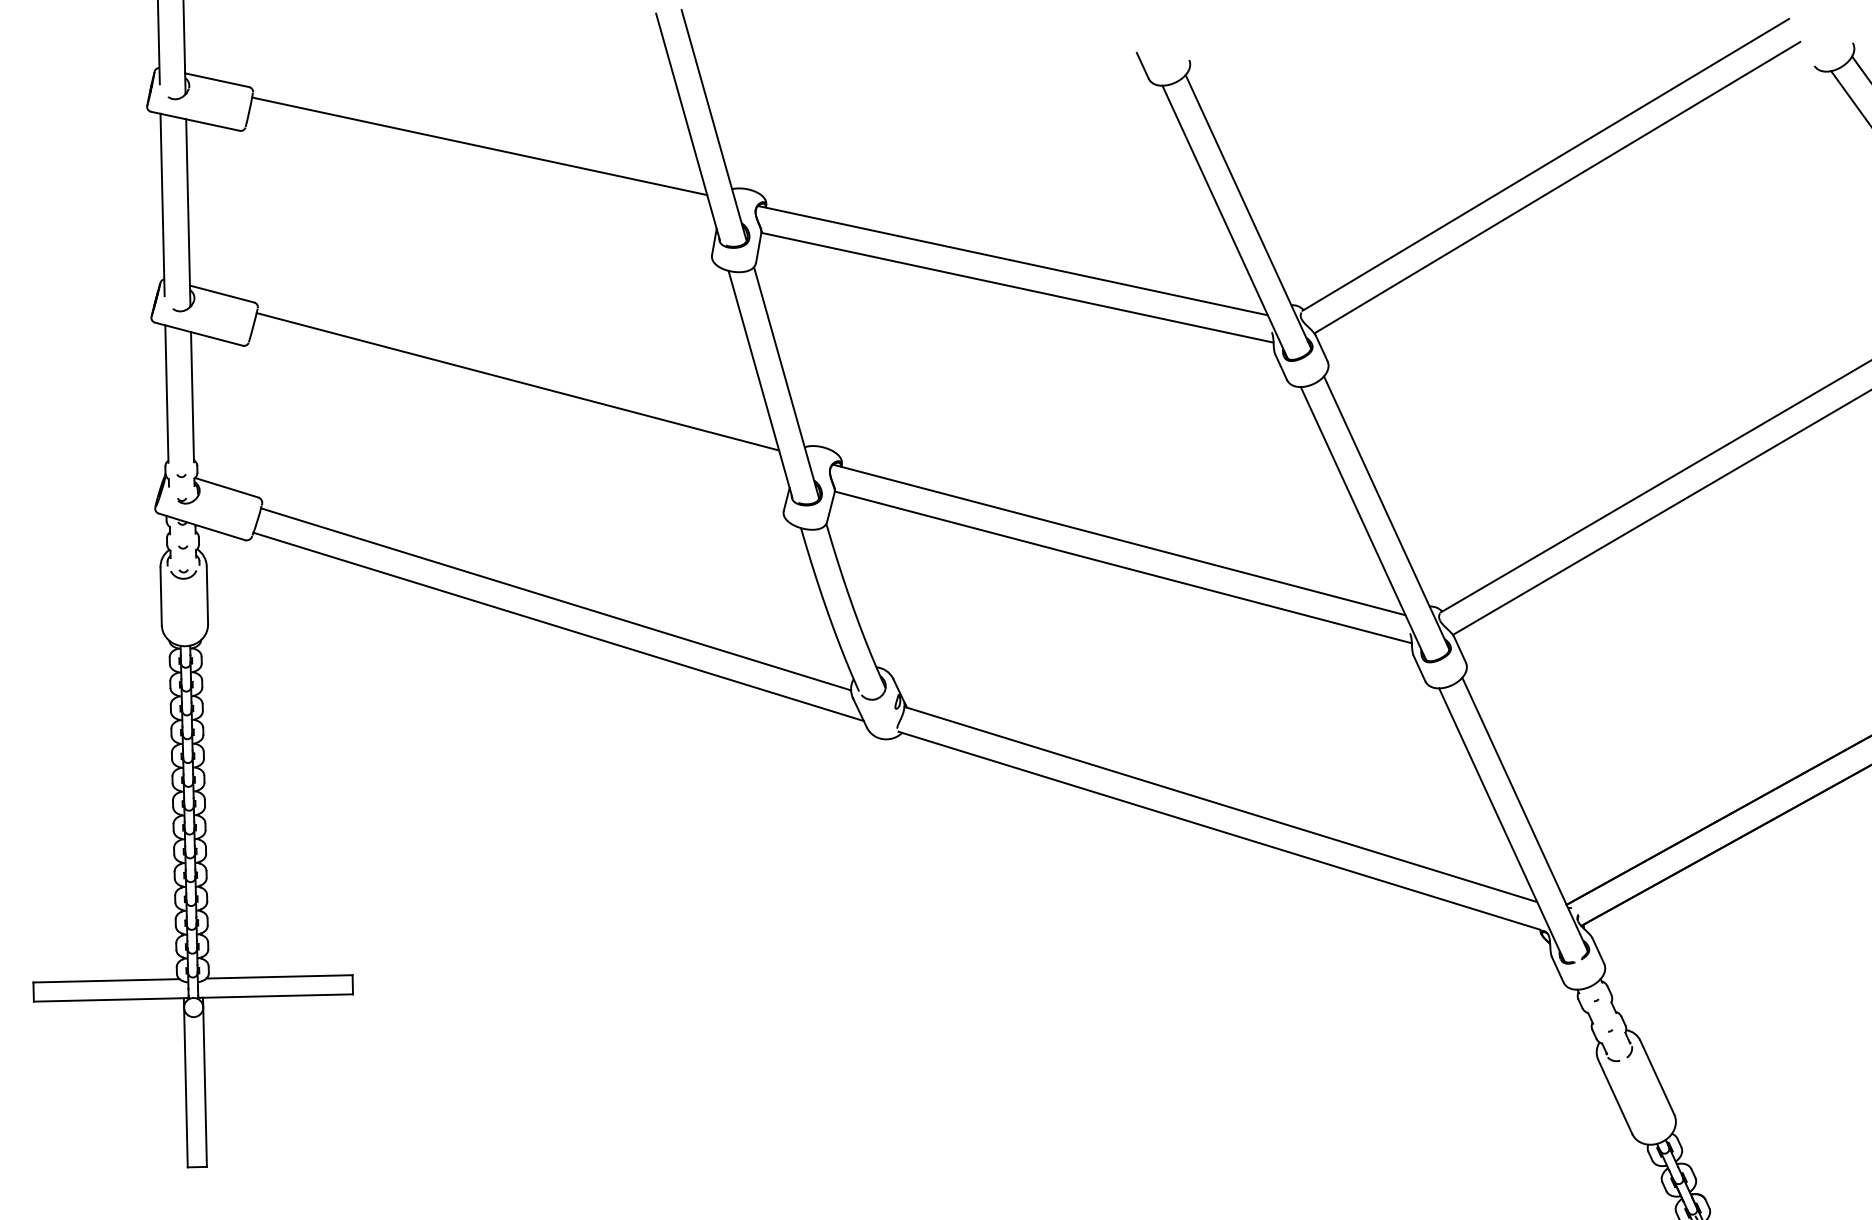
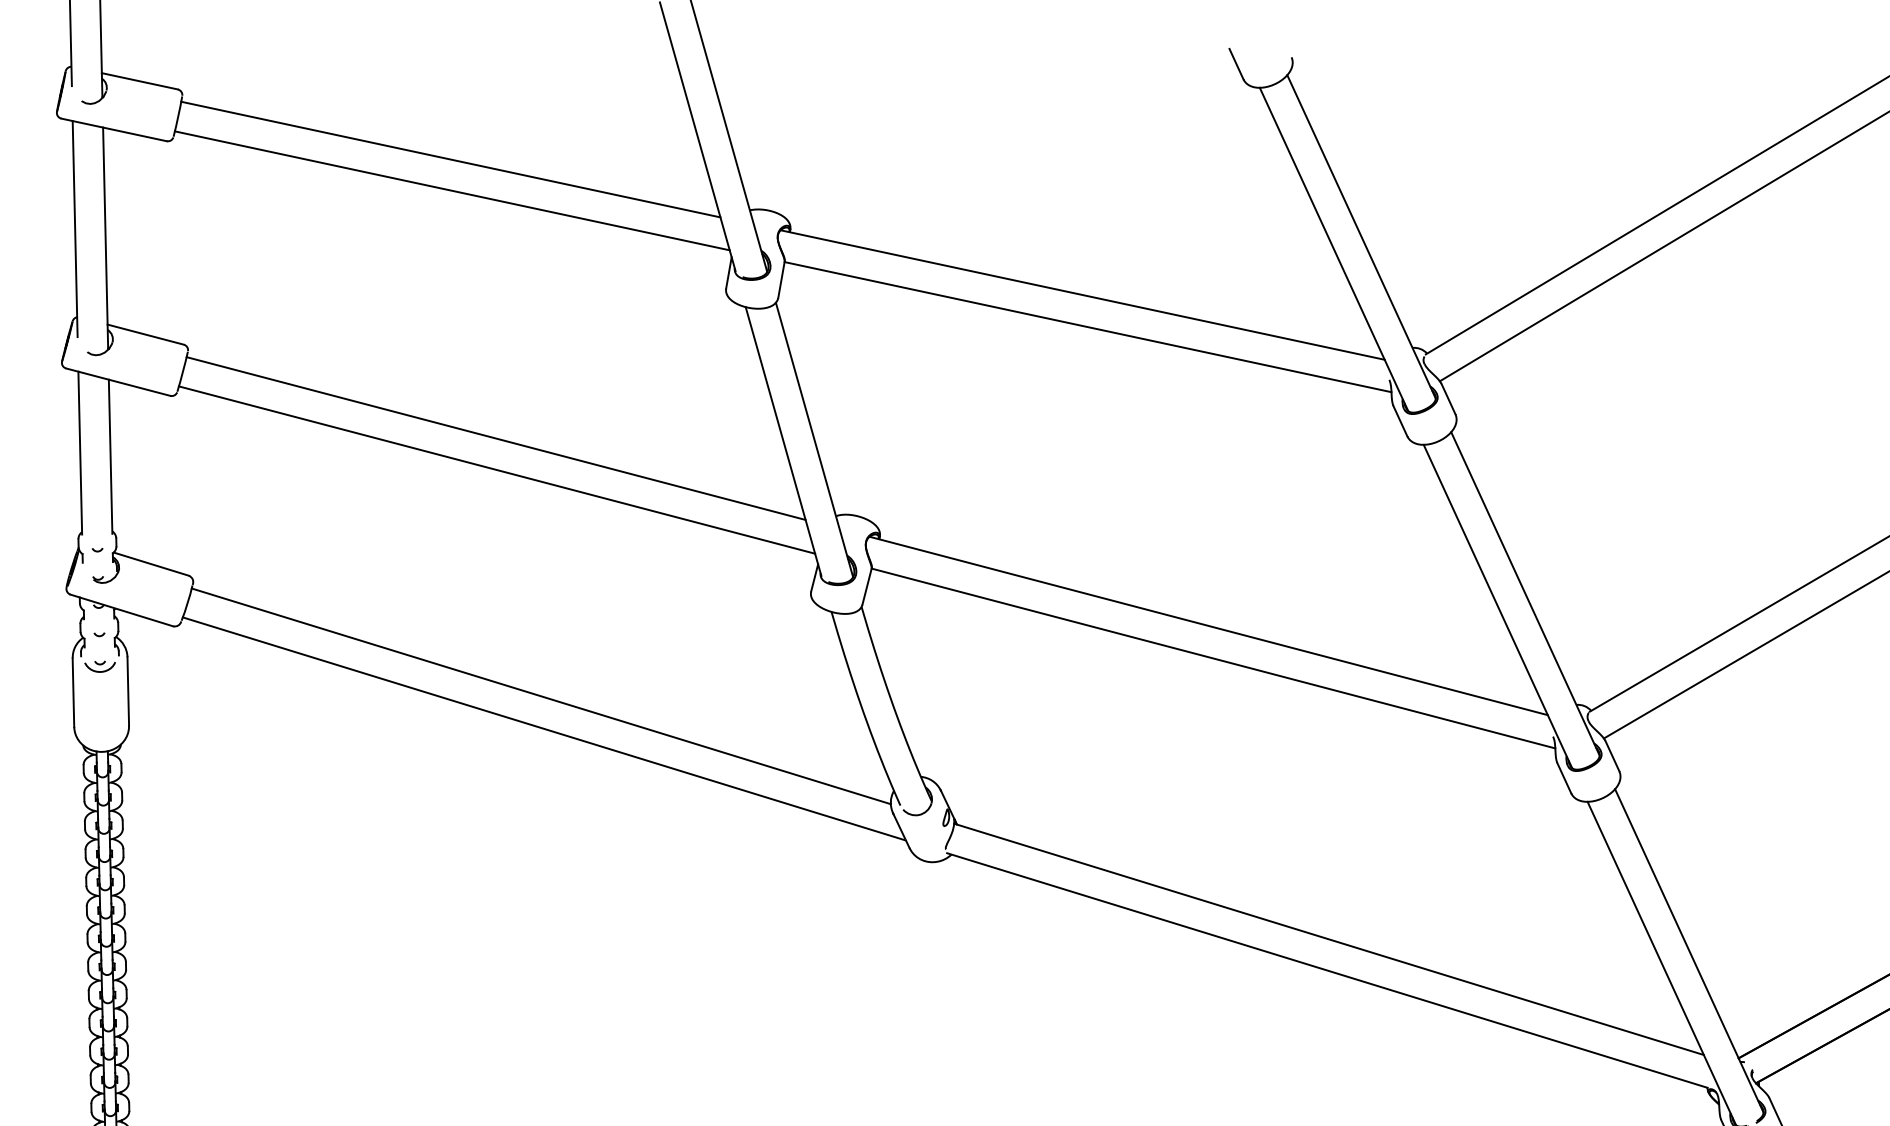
line: (480, 172) -> (451, 190), added
line: (518, 407) -> (496, 469), added

